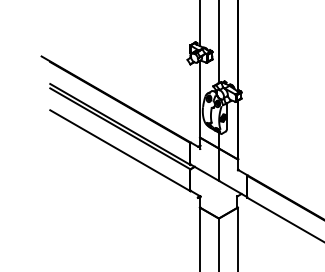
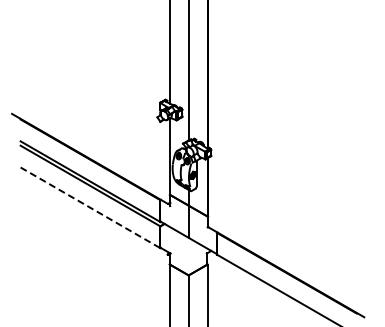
line: (120, 150) -> (90, 207), solid -> dashed

